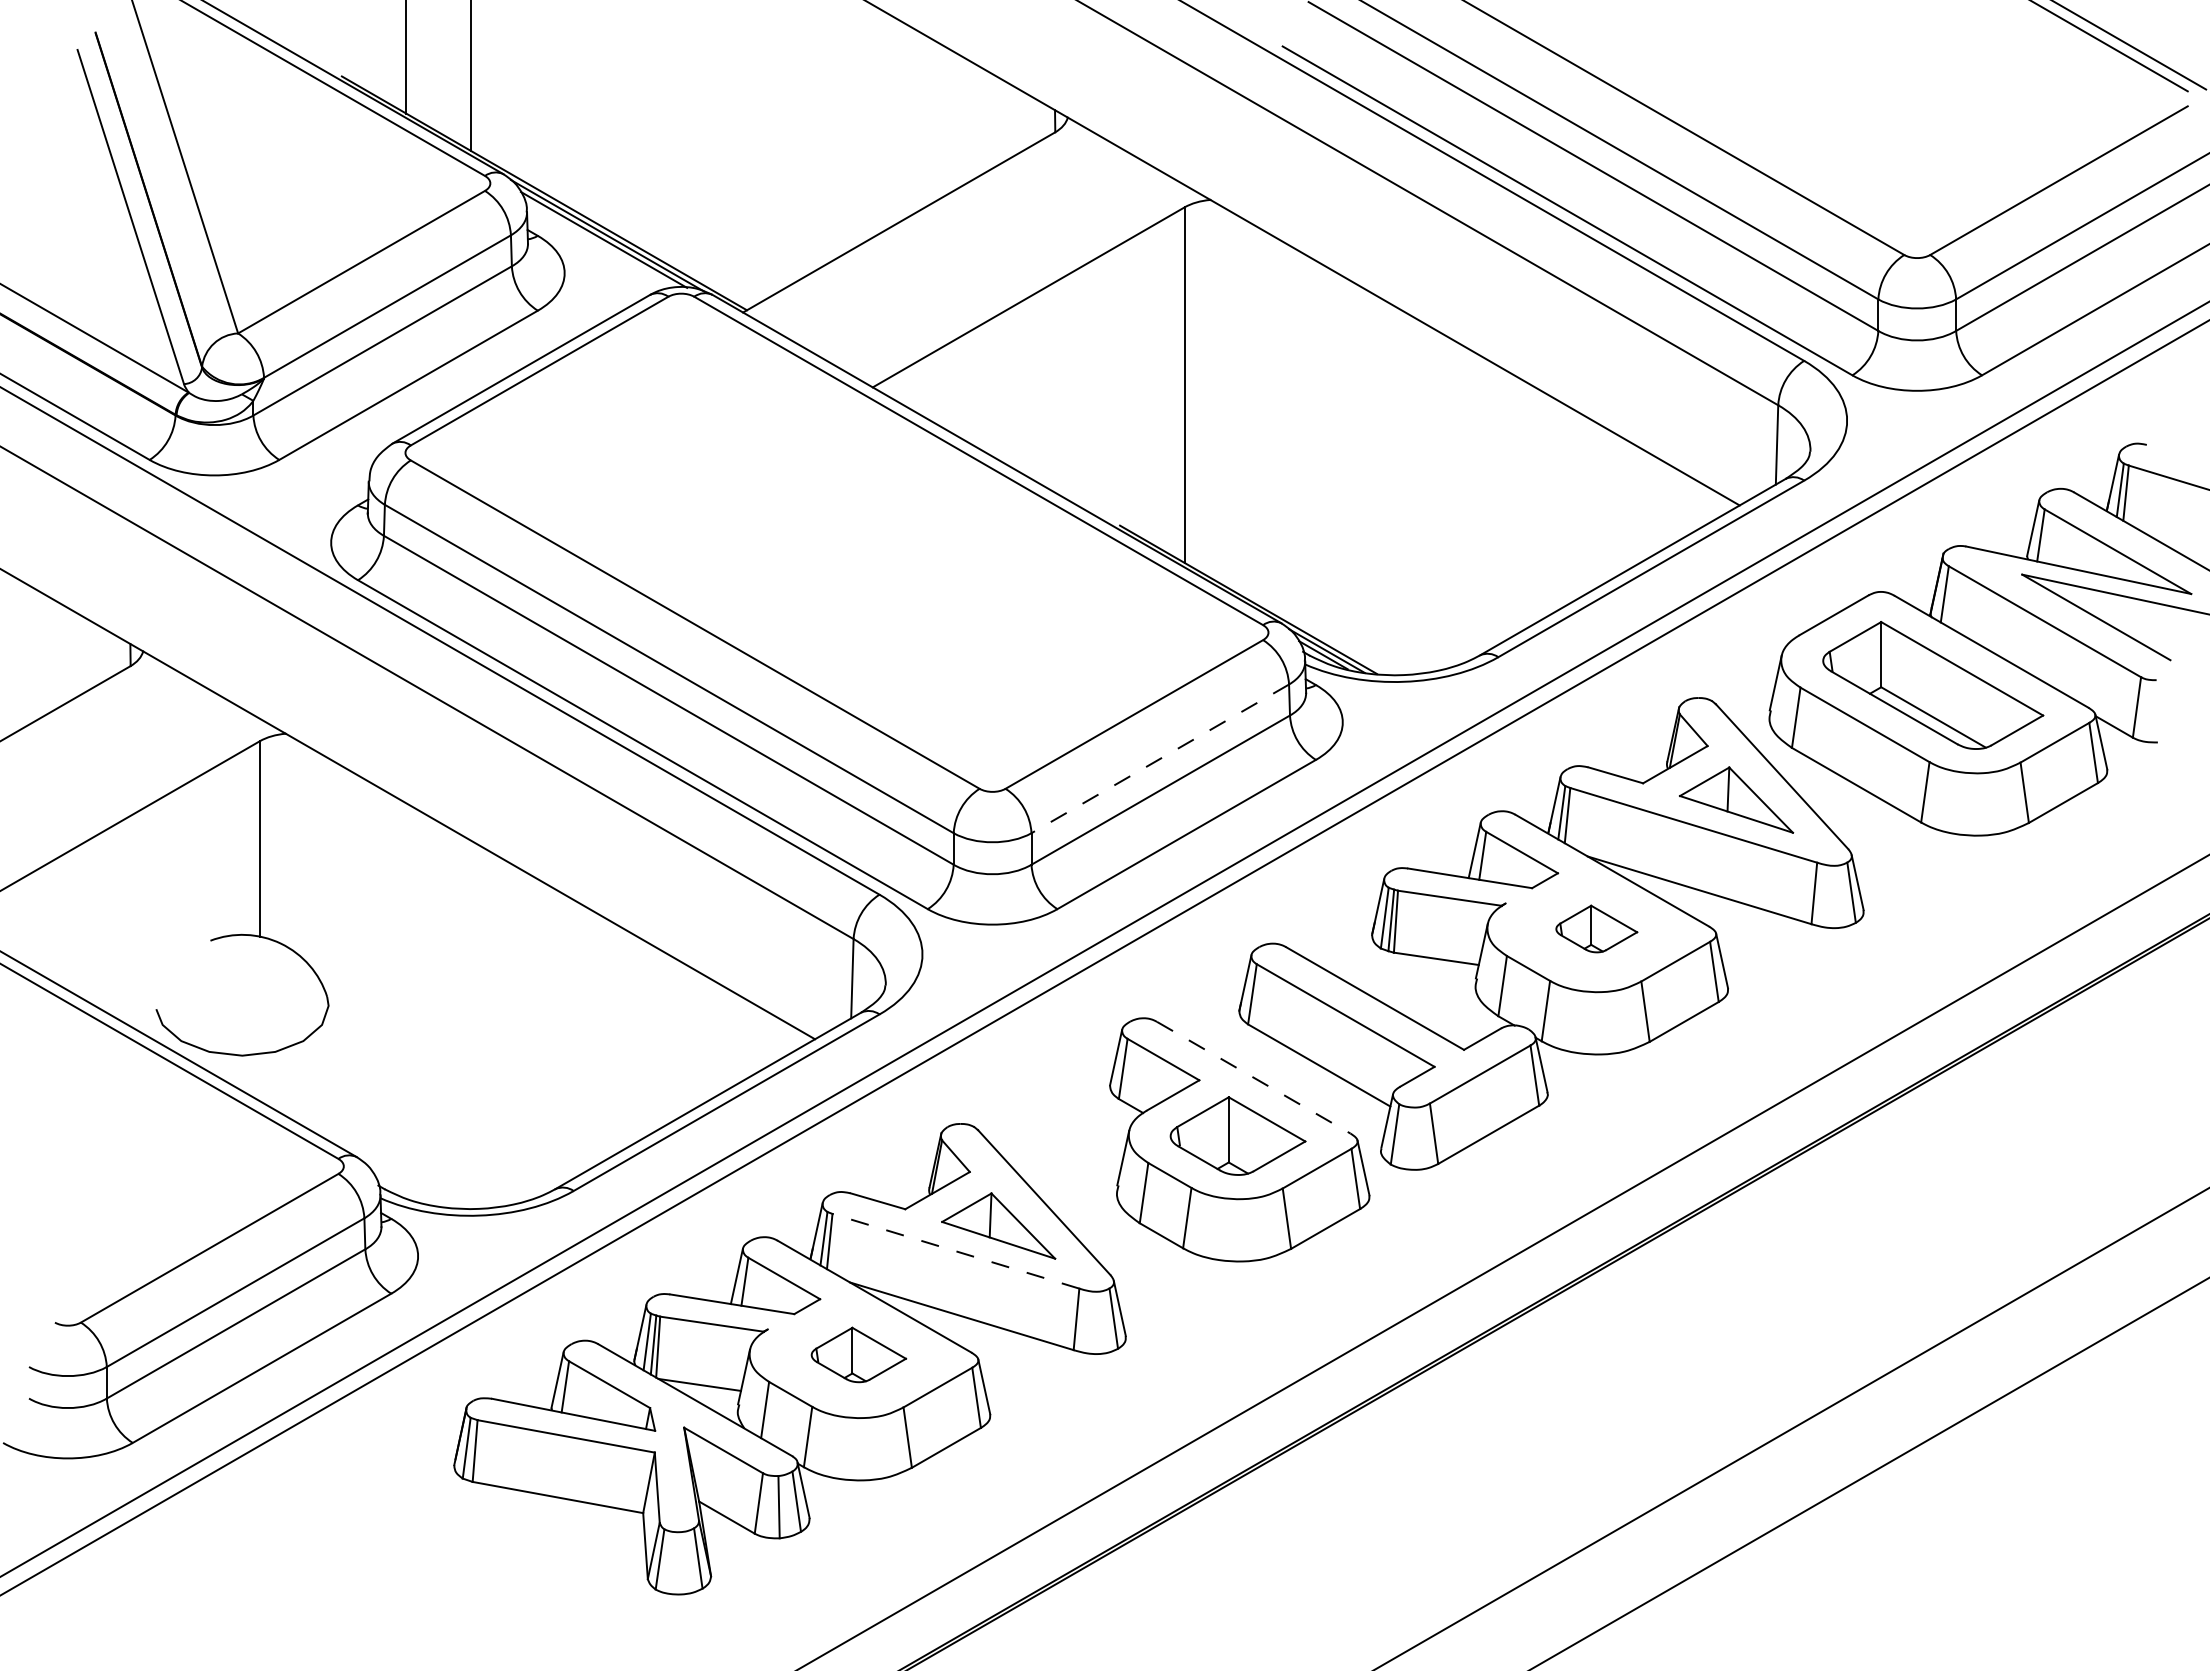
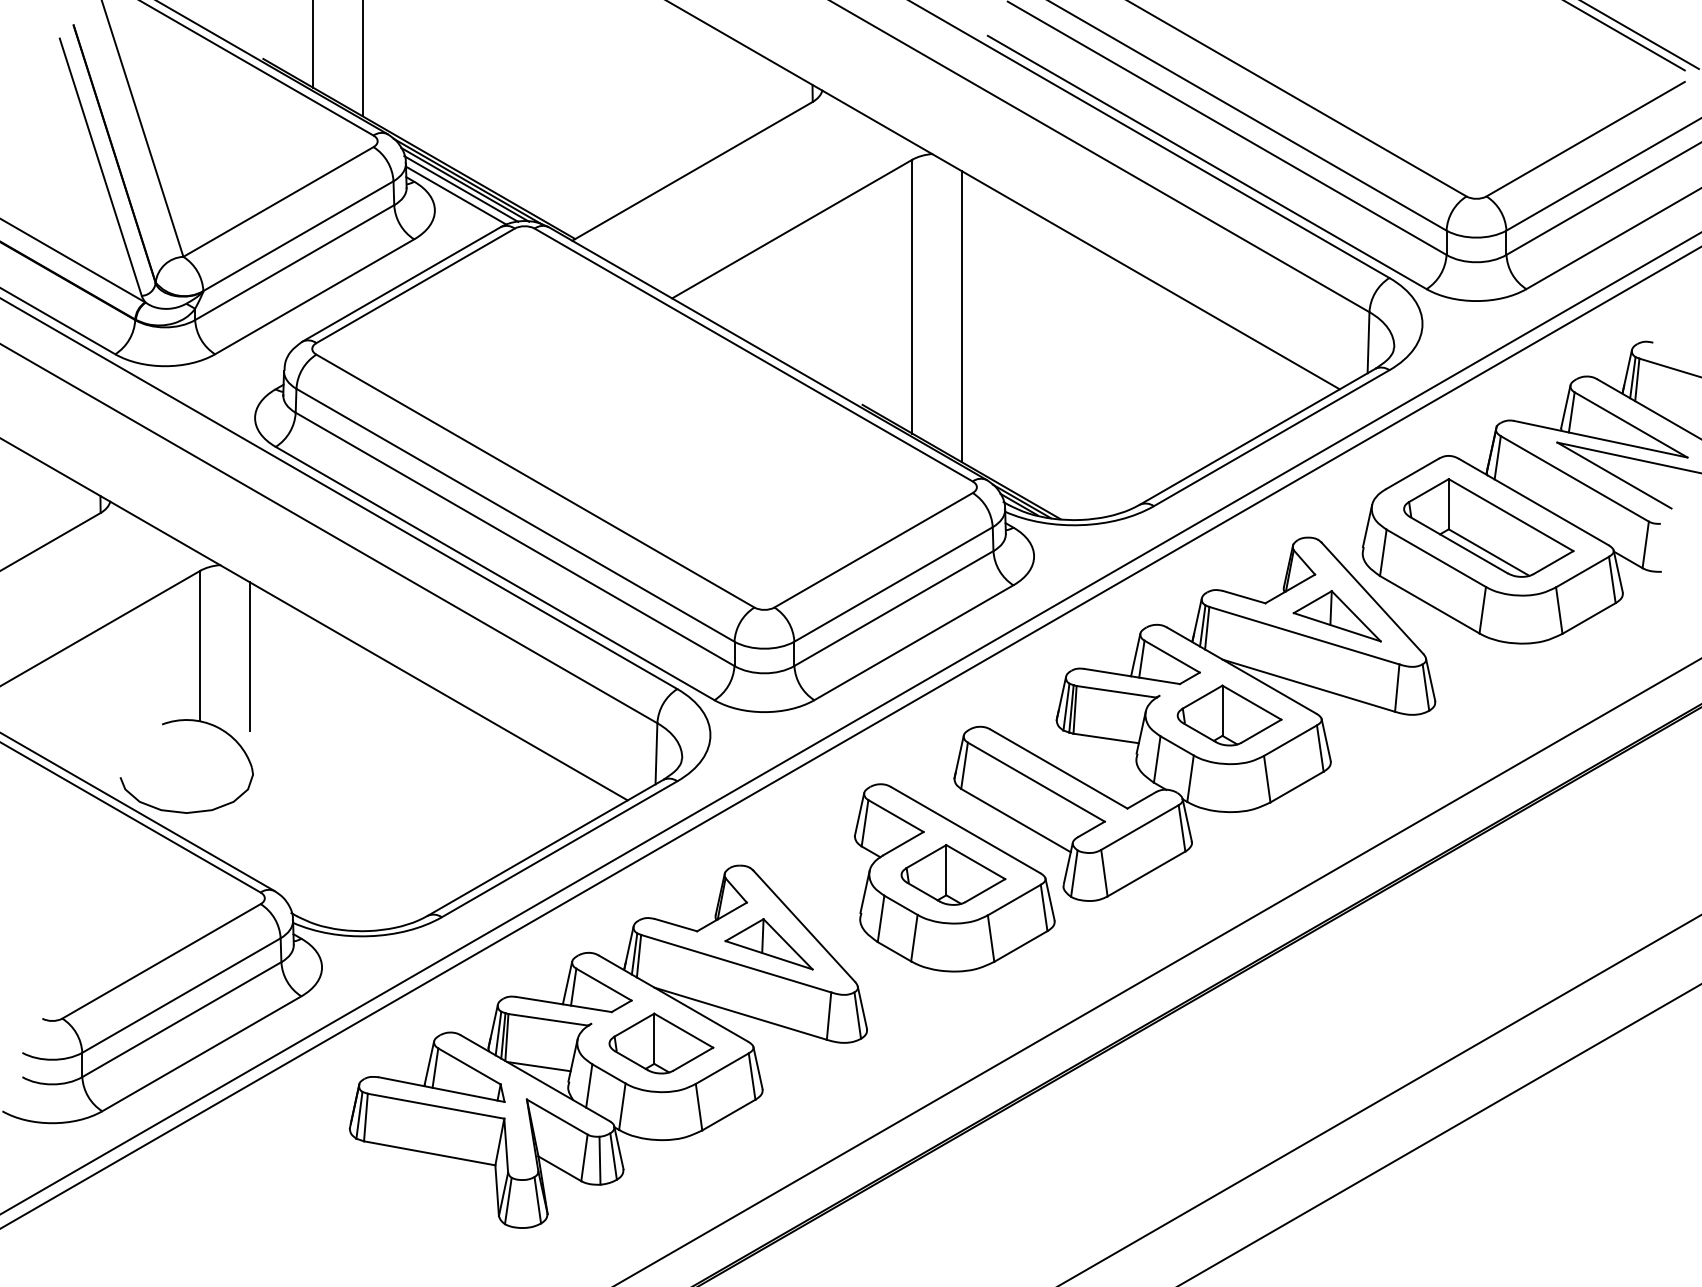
line: (598, 245) -> (460, 189), added
line: (592, 253) -> (456, 195), added
line: (1249, 411) -> (962, 316), added
line: (1160, 758) -> (893, 584), dashed -> solid
line: (324, 852) -> (249, 656), added
part: (1596, 928) -> (1229, 715), size x1.67
line: (1253, 1077) -> (965, 829), dashed -> solid
line: (955, 1251) -> (735, 963), dashed -> solid
part: (858, 1354) -> (661, 1043), size x1.43

